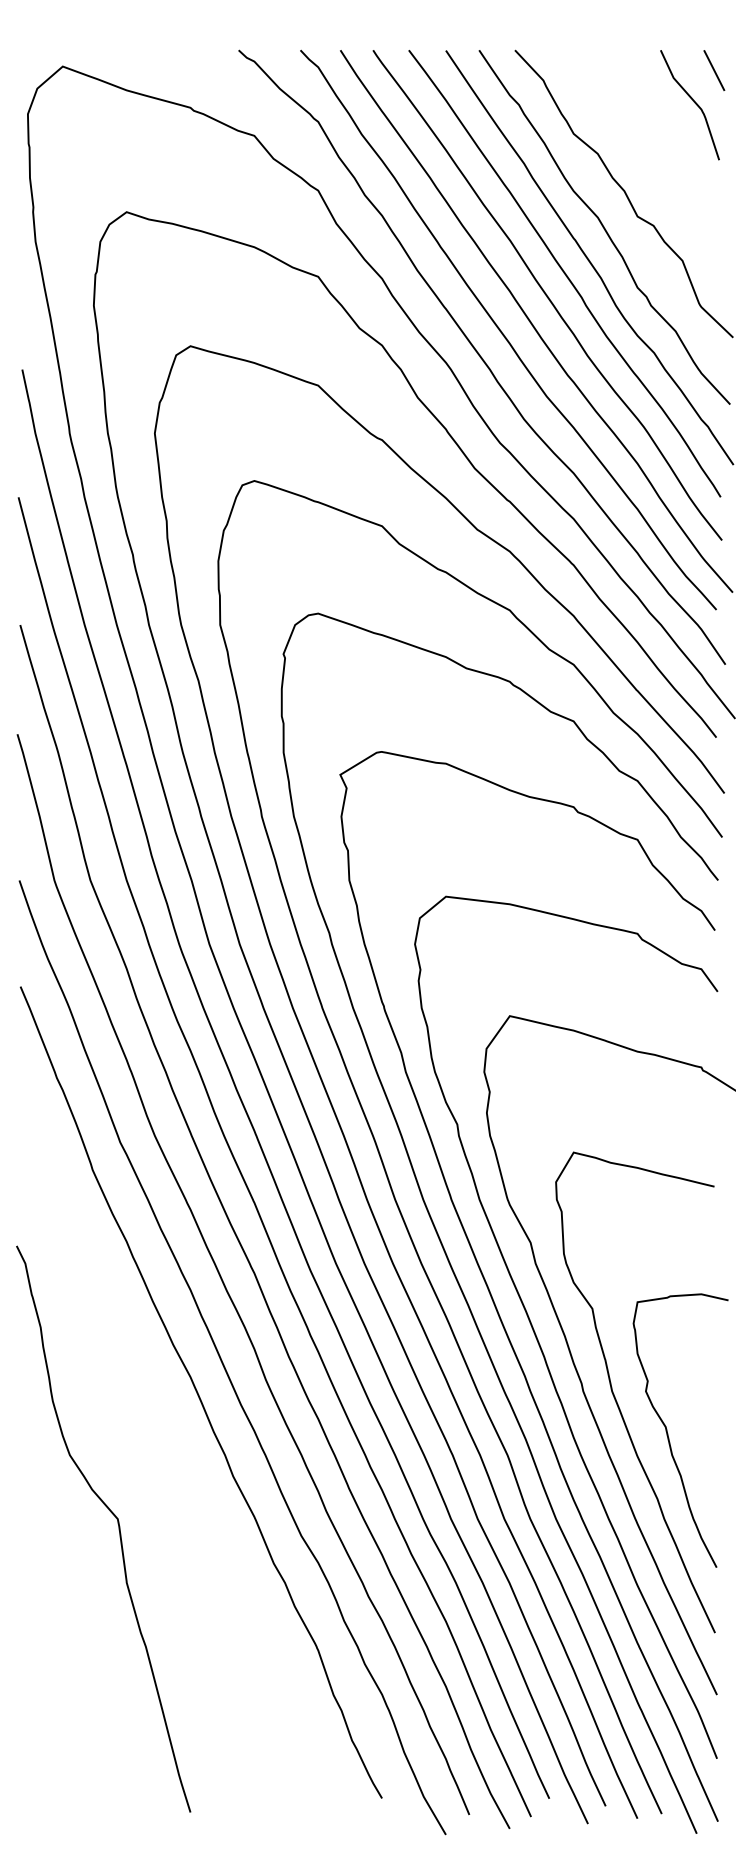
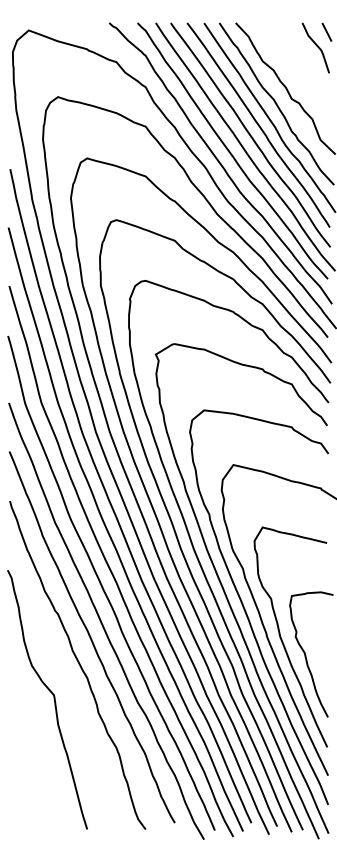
curve: (171, 1452) -> (78, 664), added

